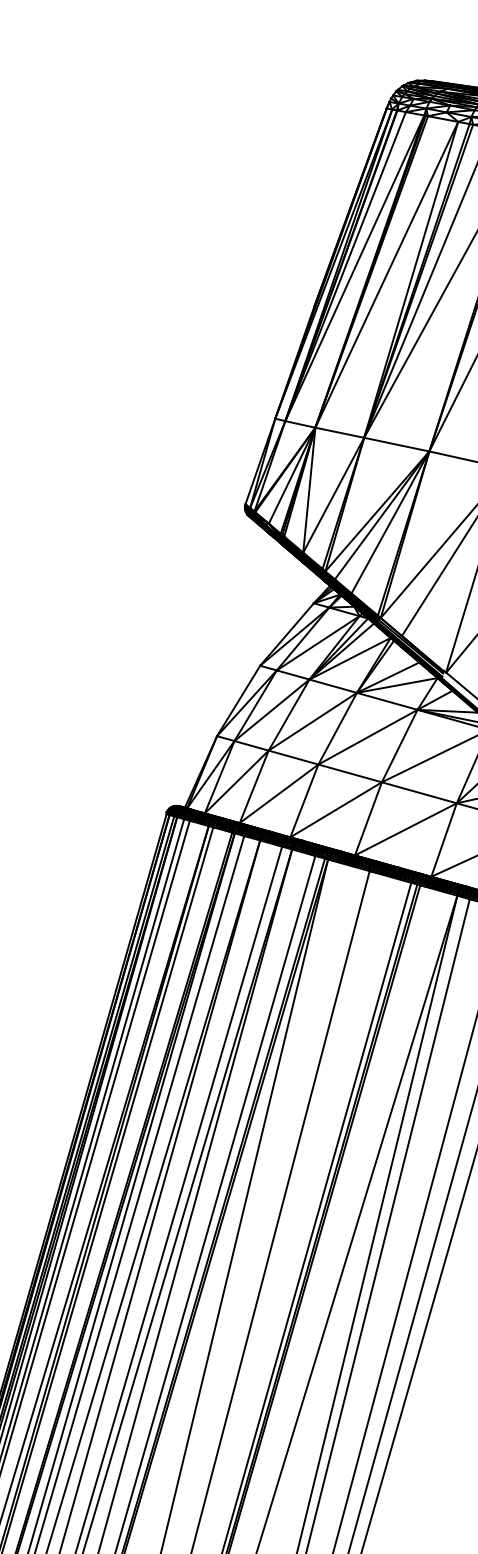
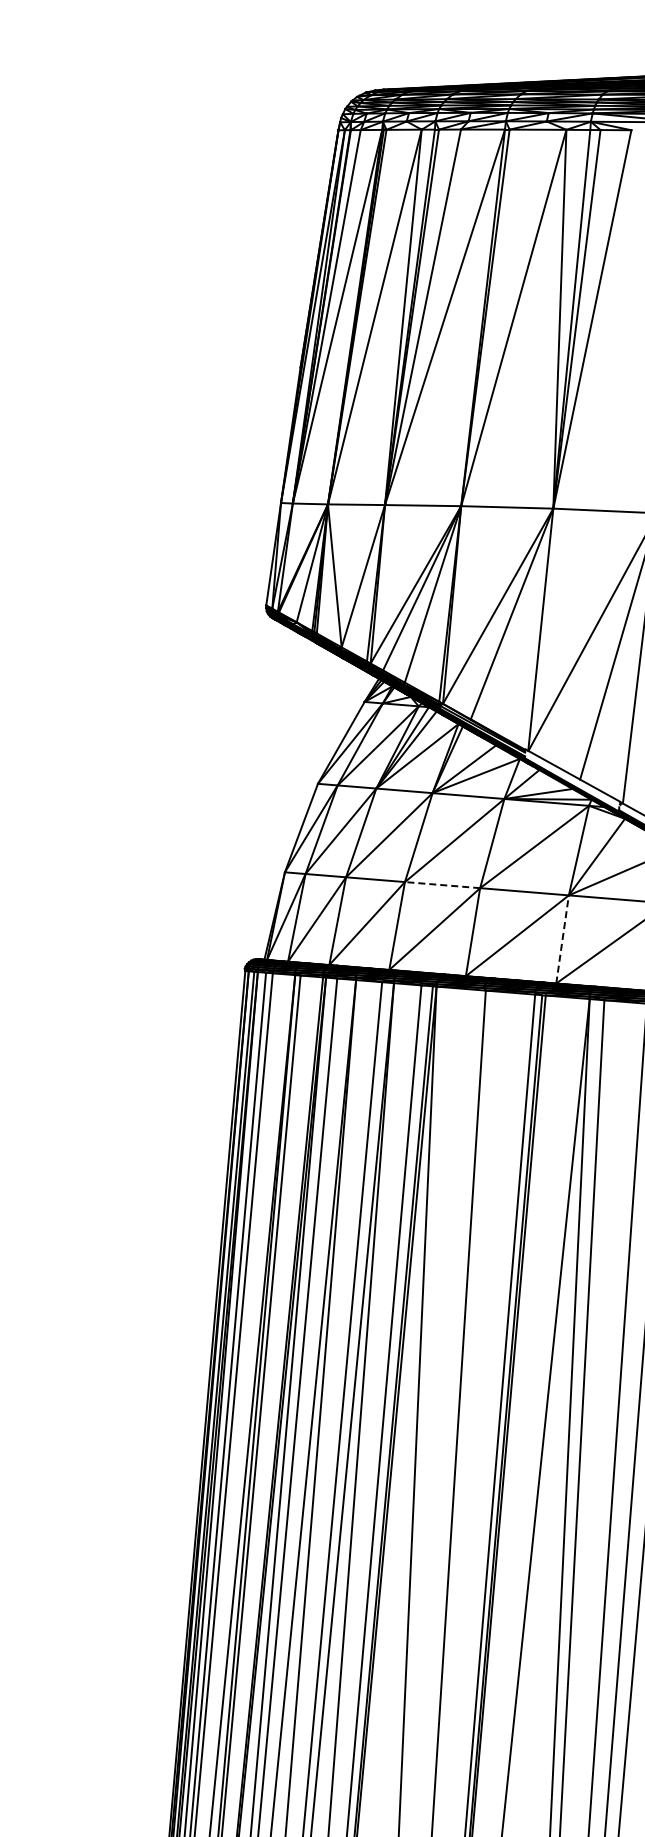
line: (350, 773) -> (442, 885), solid -> dashed
line: (443, 840) -> (562, 939), solid -> dashed

